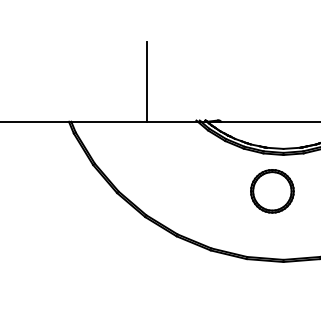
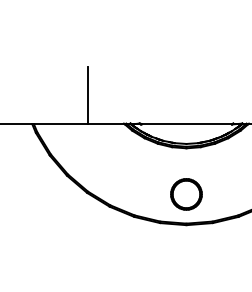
part: (272, 191) -> (186, 194), moved

